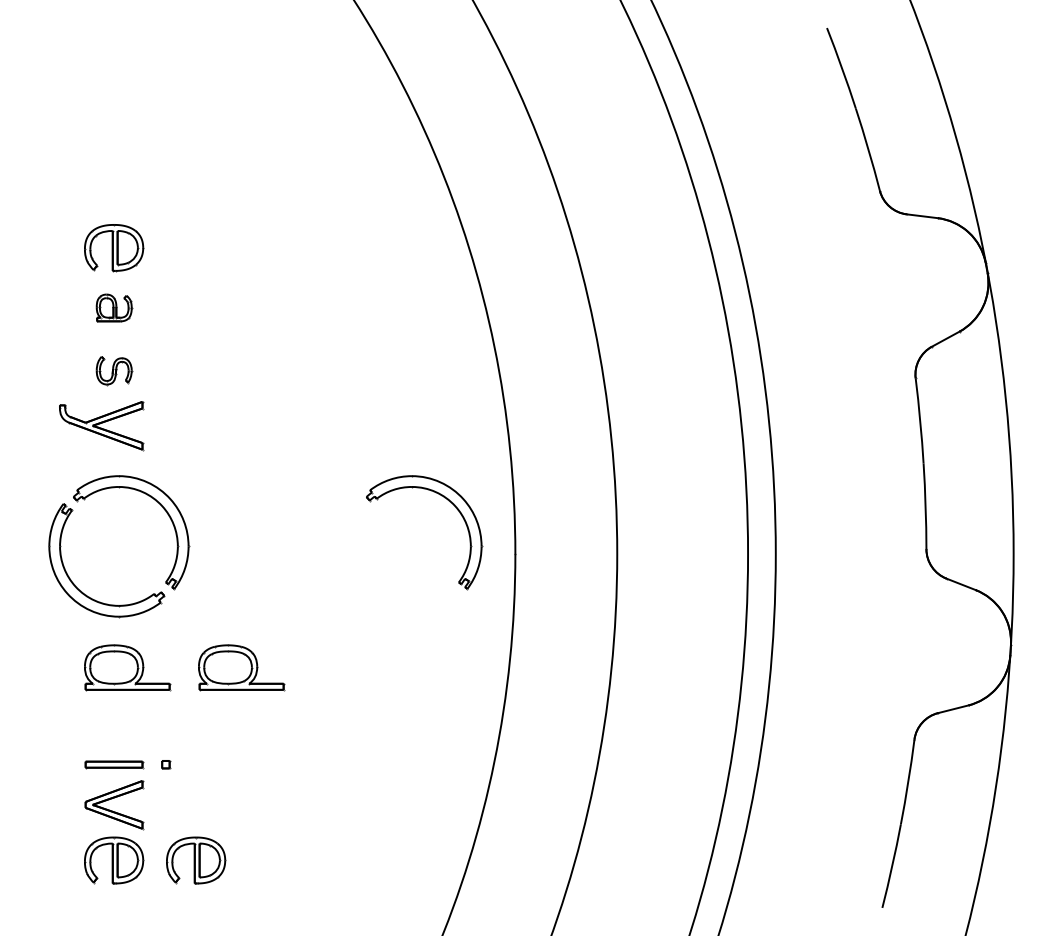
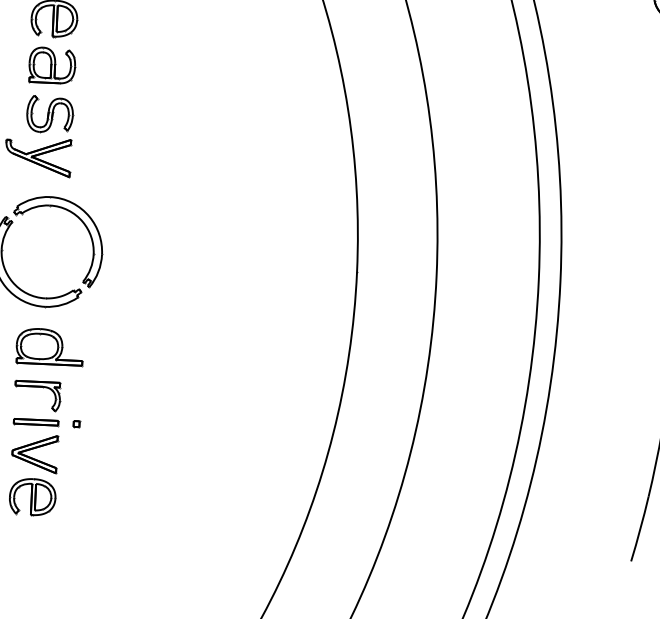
part: (114, 307) -> (52, 65), size x1.67
part: (114, 370) -> (50, 114), size x1.67
part: (448, 501) -> (306, 228), removed
part: (241, 667) -> (139, 350), removed
part: (114, 719) -> (38, 386), added
part: (196, 860) -> (97, 500), removed

